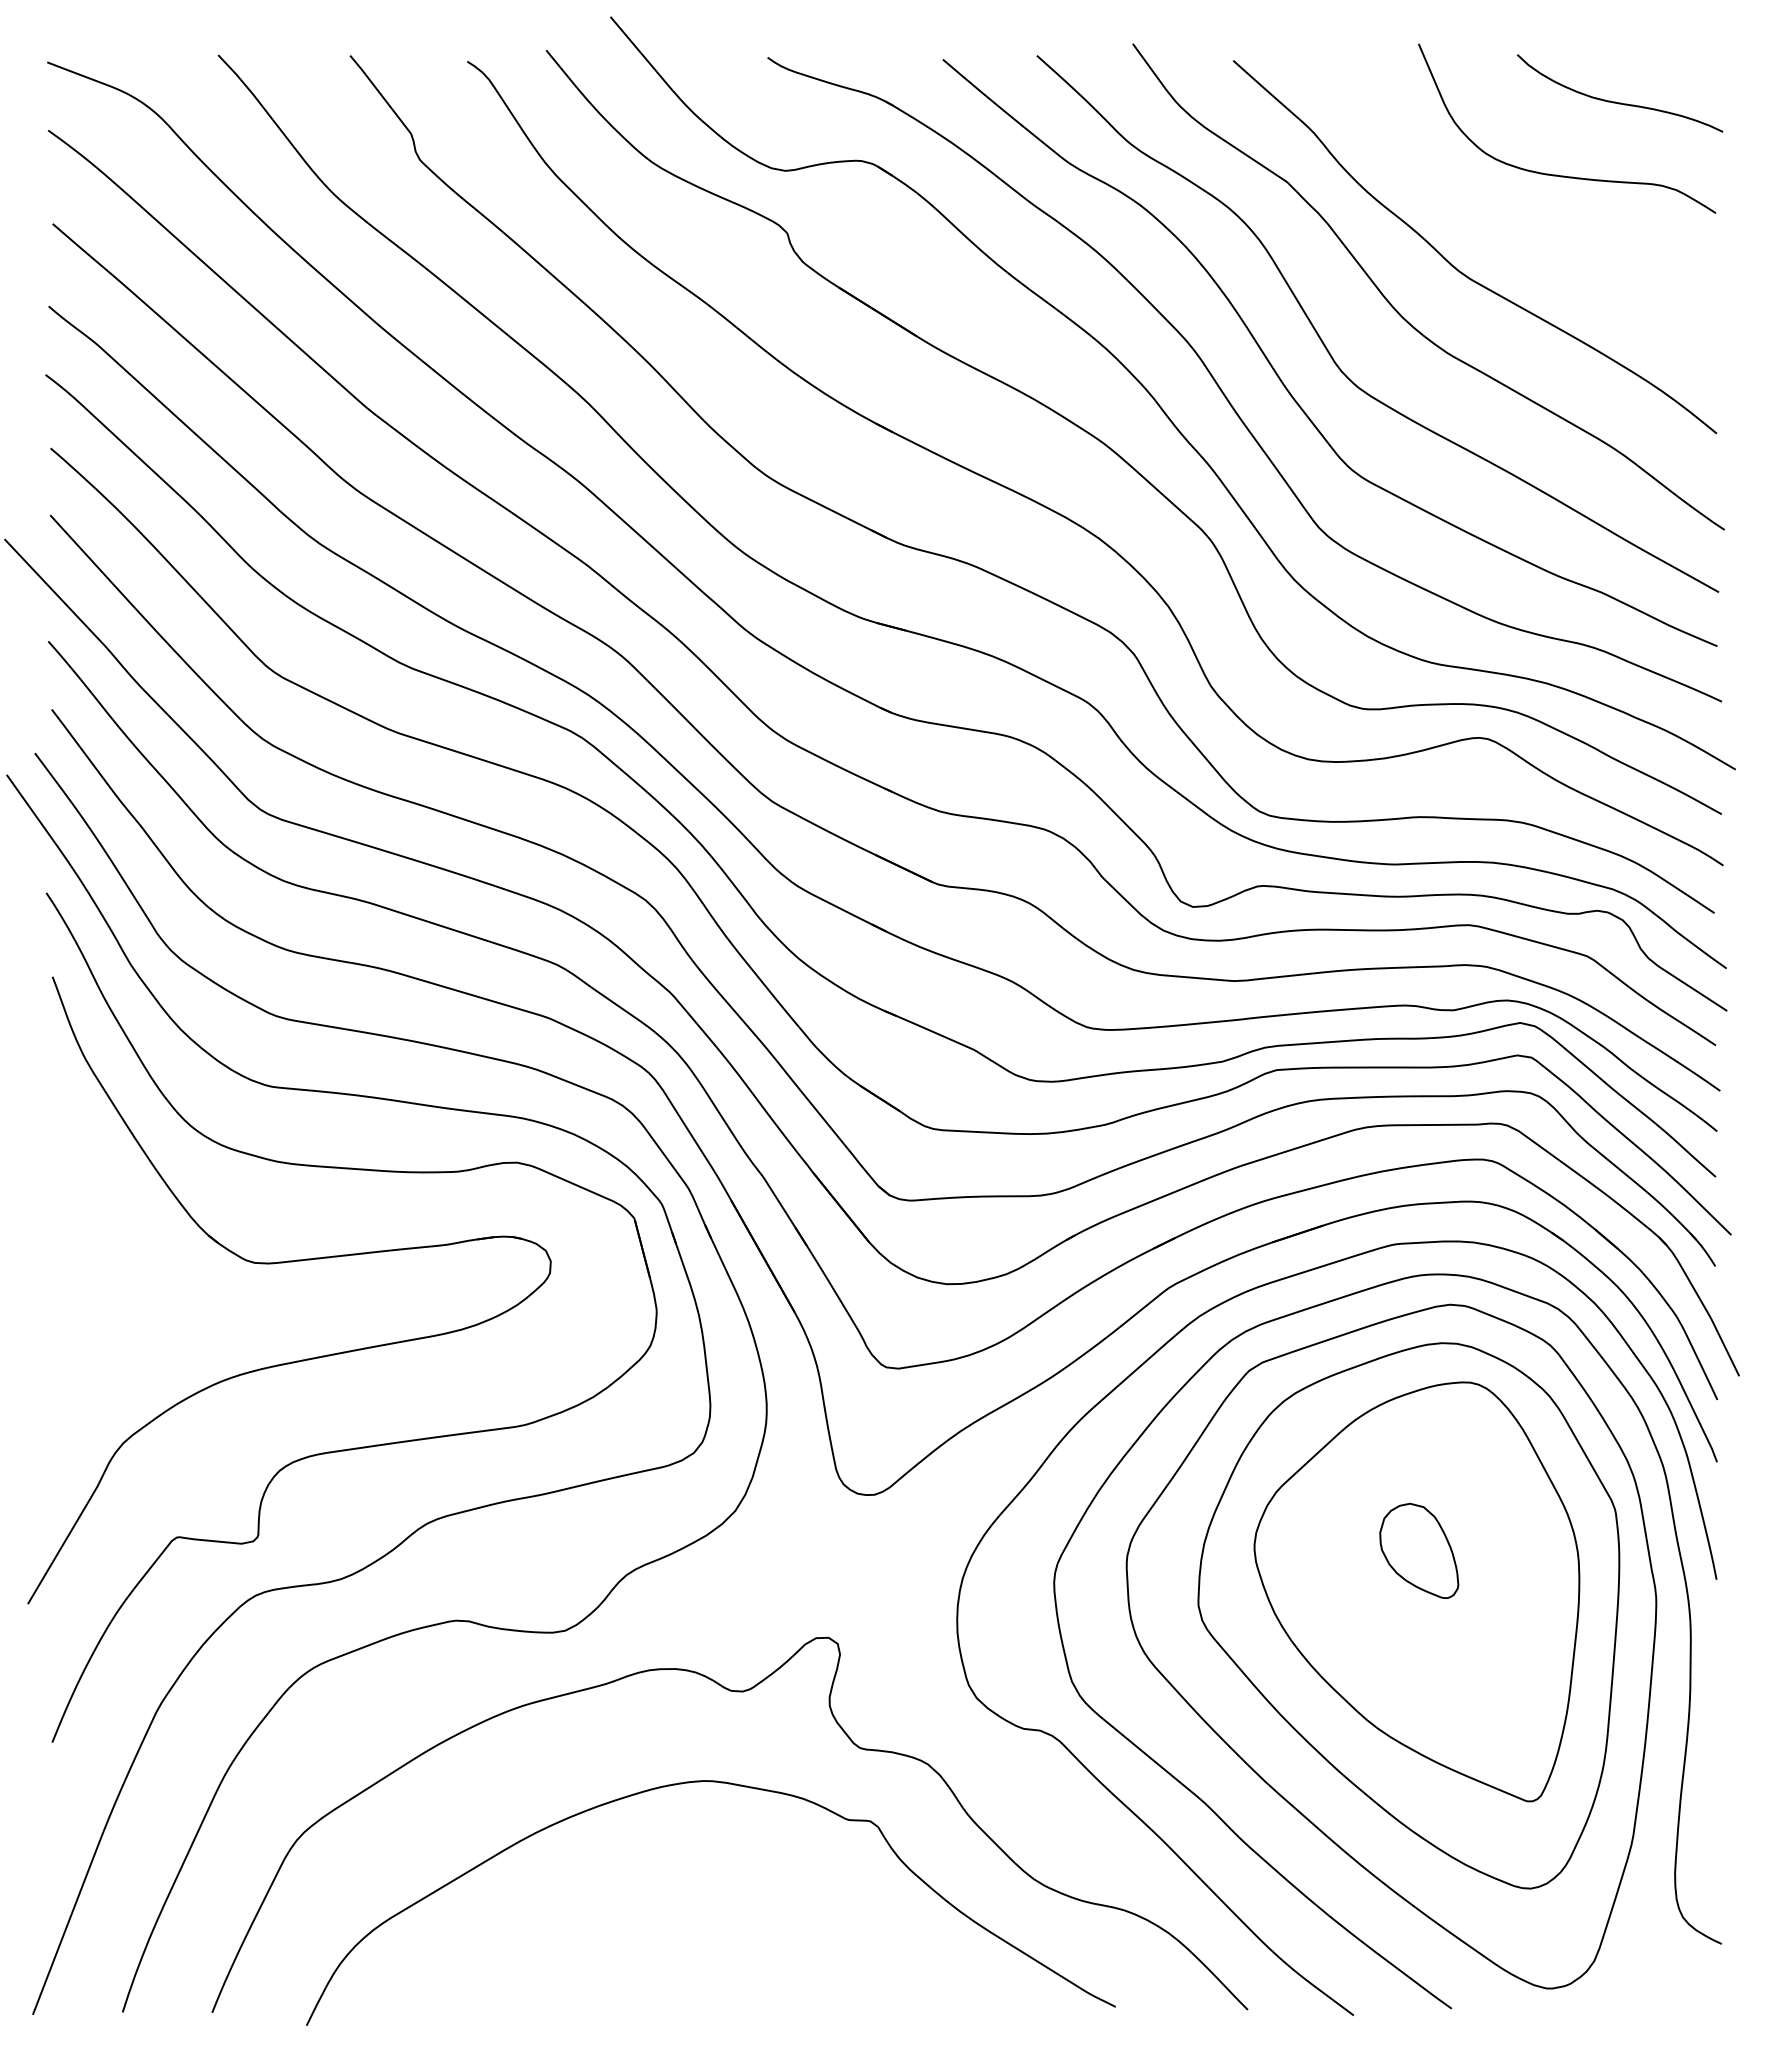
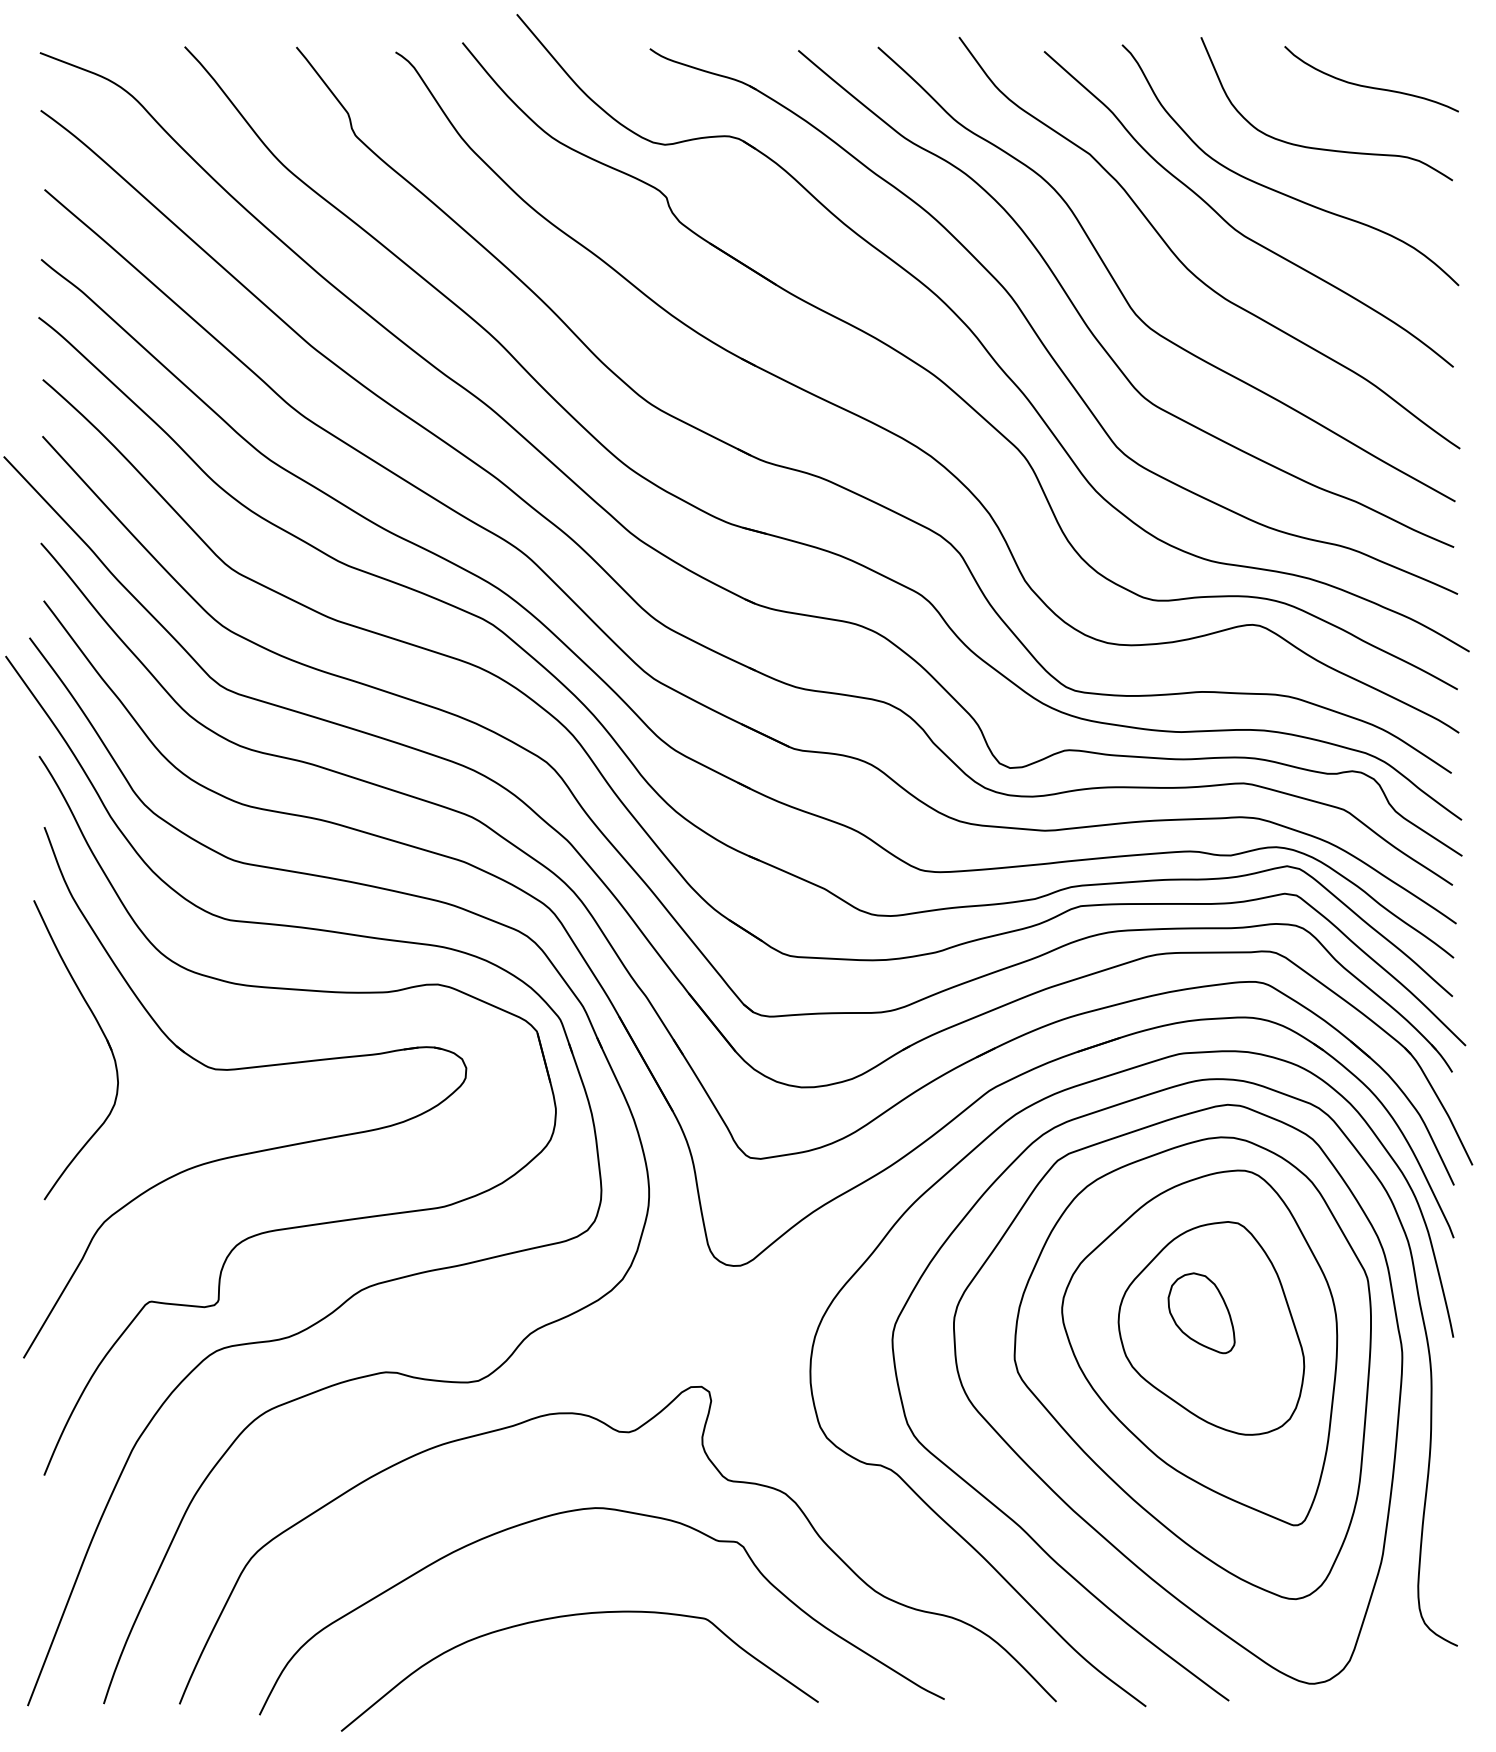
curve: (1512, 226) -> (1280, 191), added
part: (120, 1219) -> (101, 1032), added
part: (1430, 1568) -> (1211, 1328), added
curve: (677, 1908) -> (573, 1616), added

